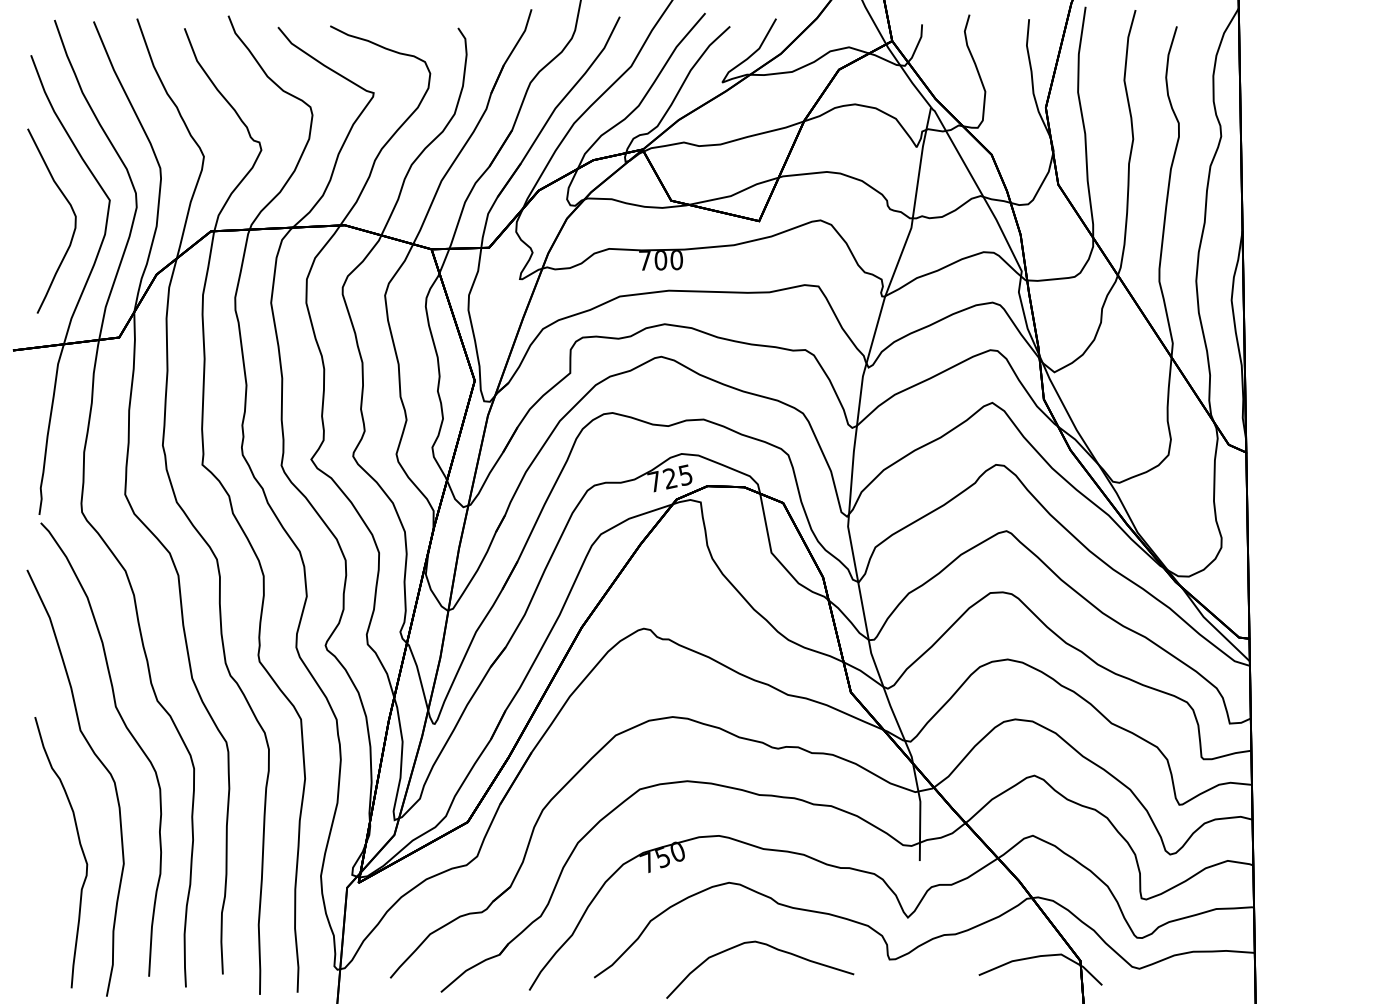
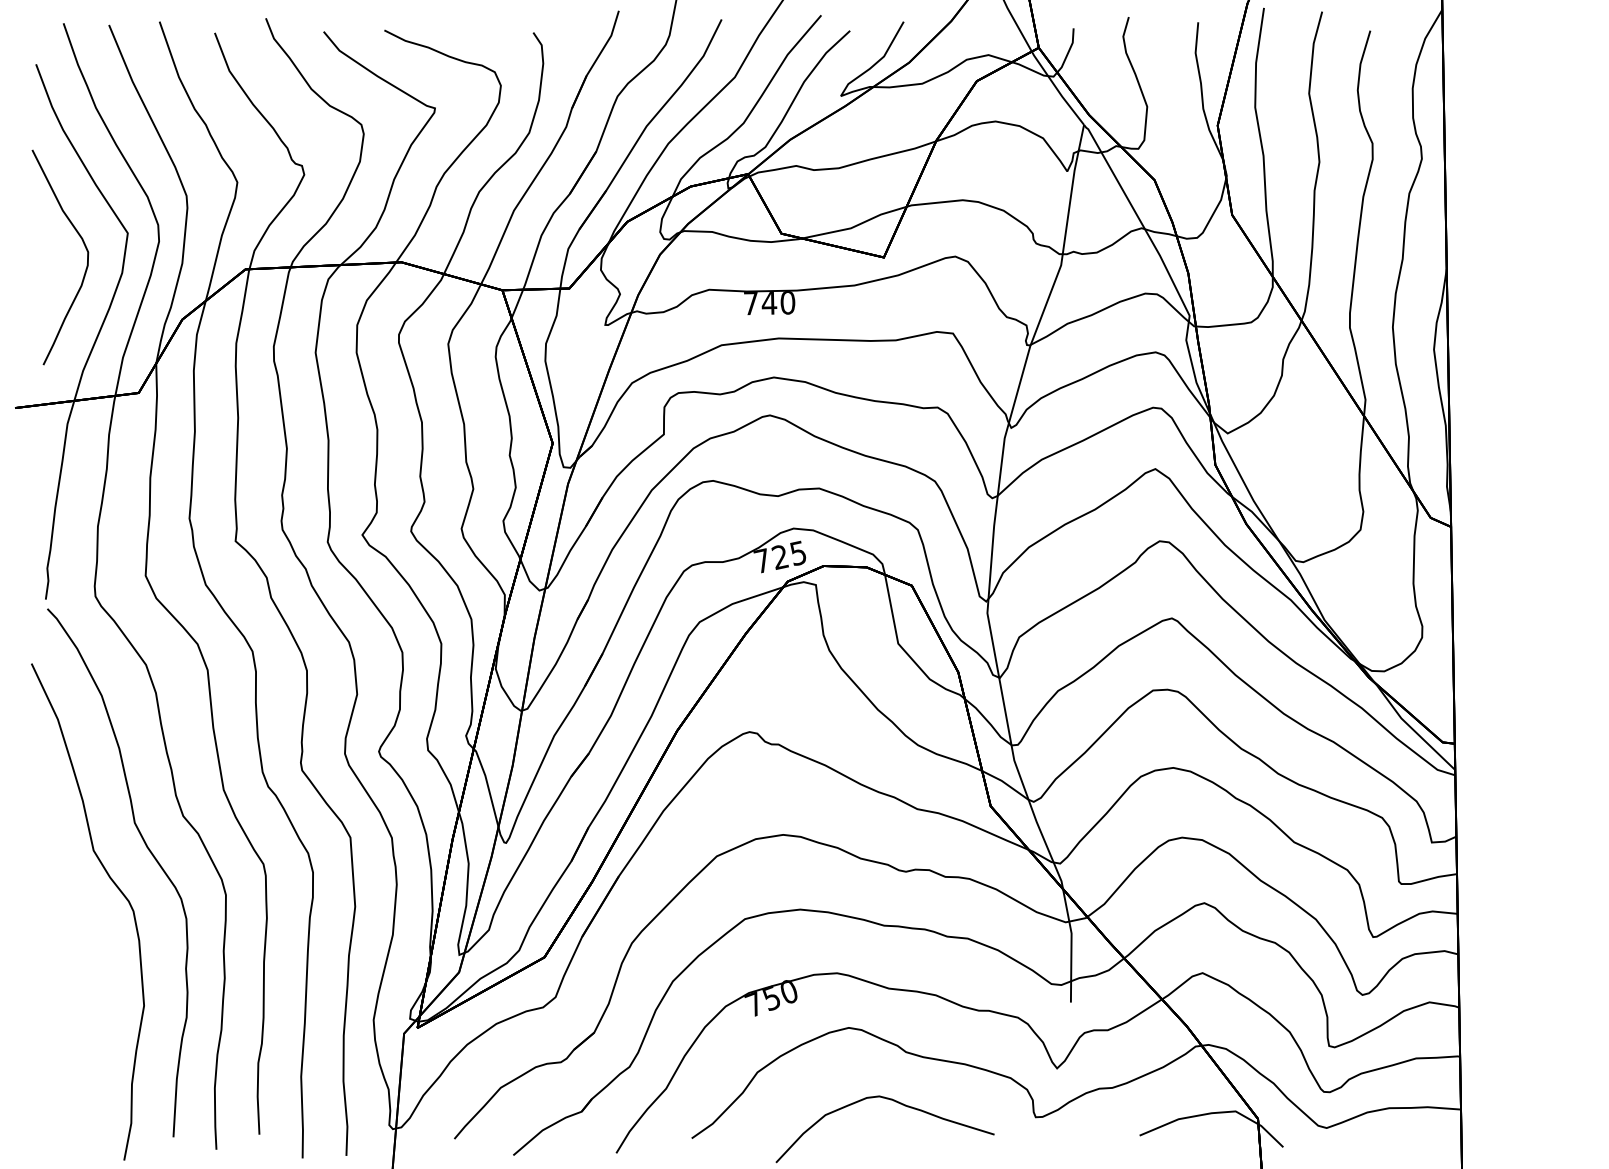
text: (660, 260) -> (768, 303), 700 -> 740
curve: (79, 845) -> (92, 984), removed

